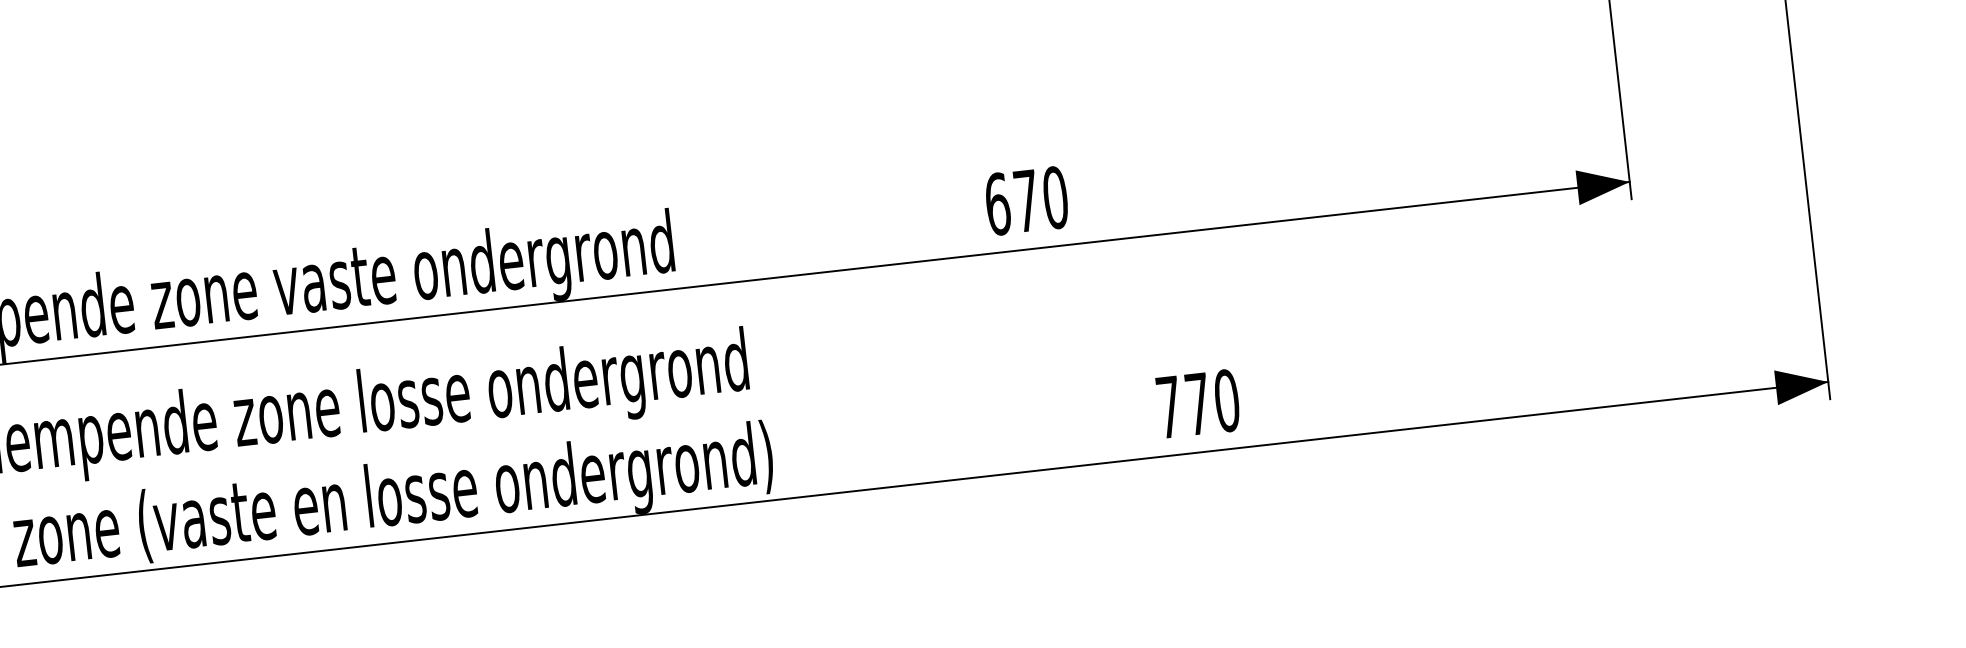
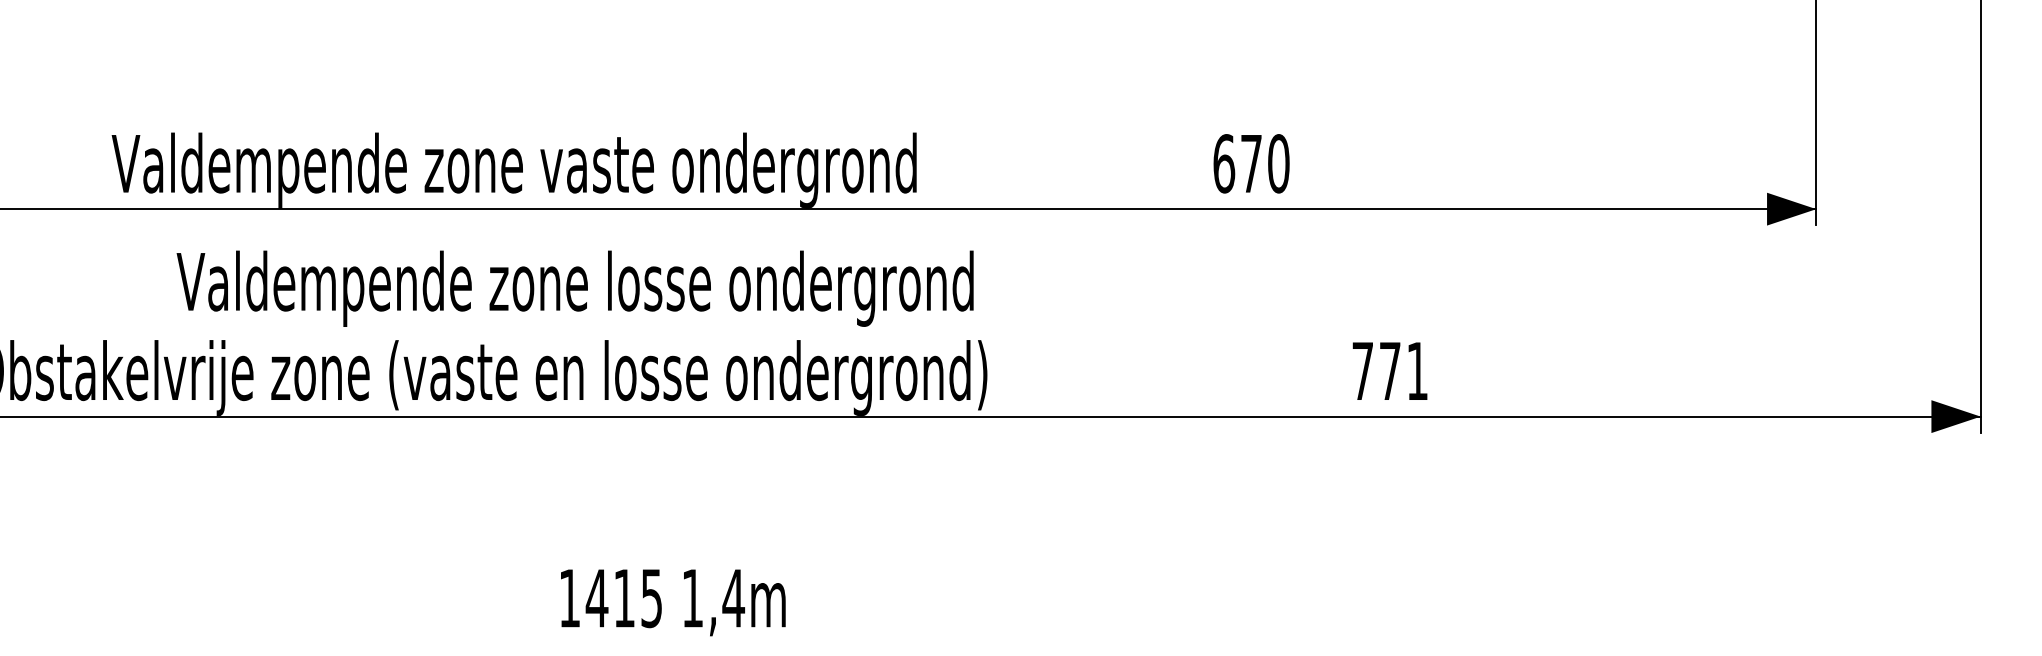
text: (1226, 401) -> (1417, 371), 770 -> 771

